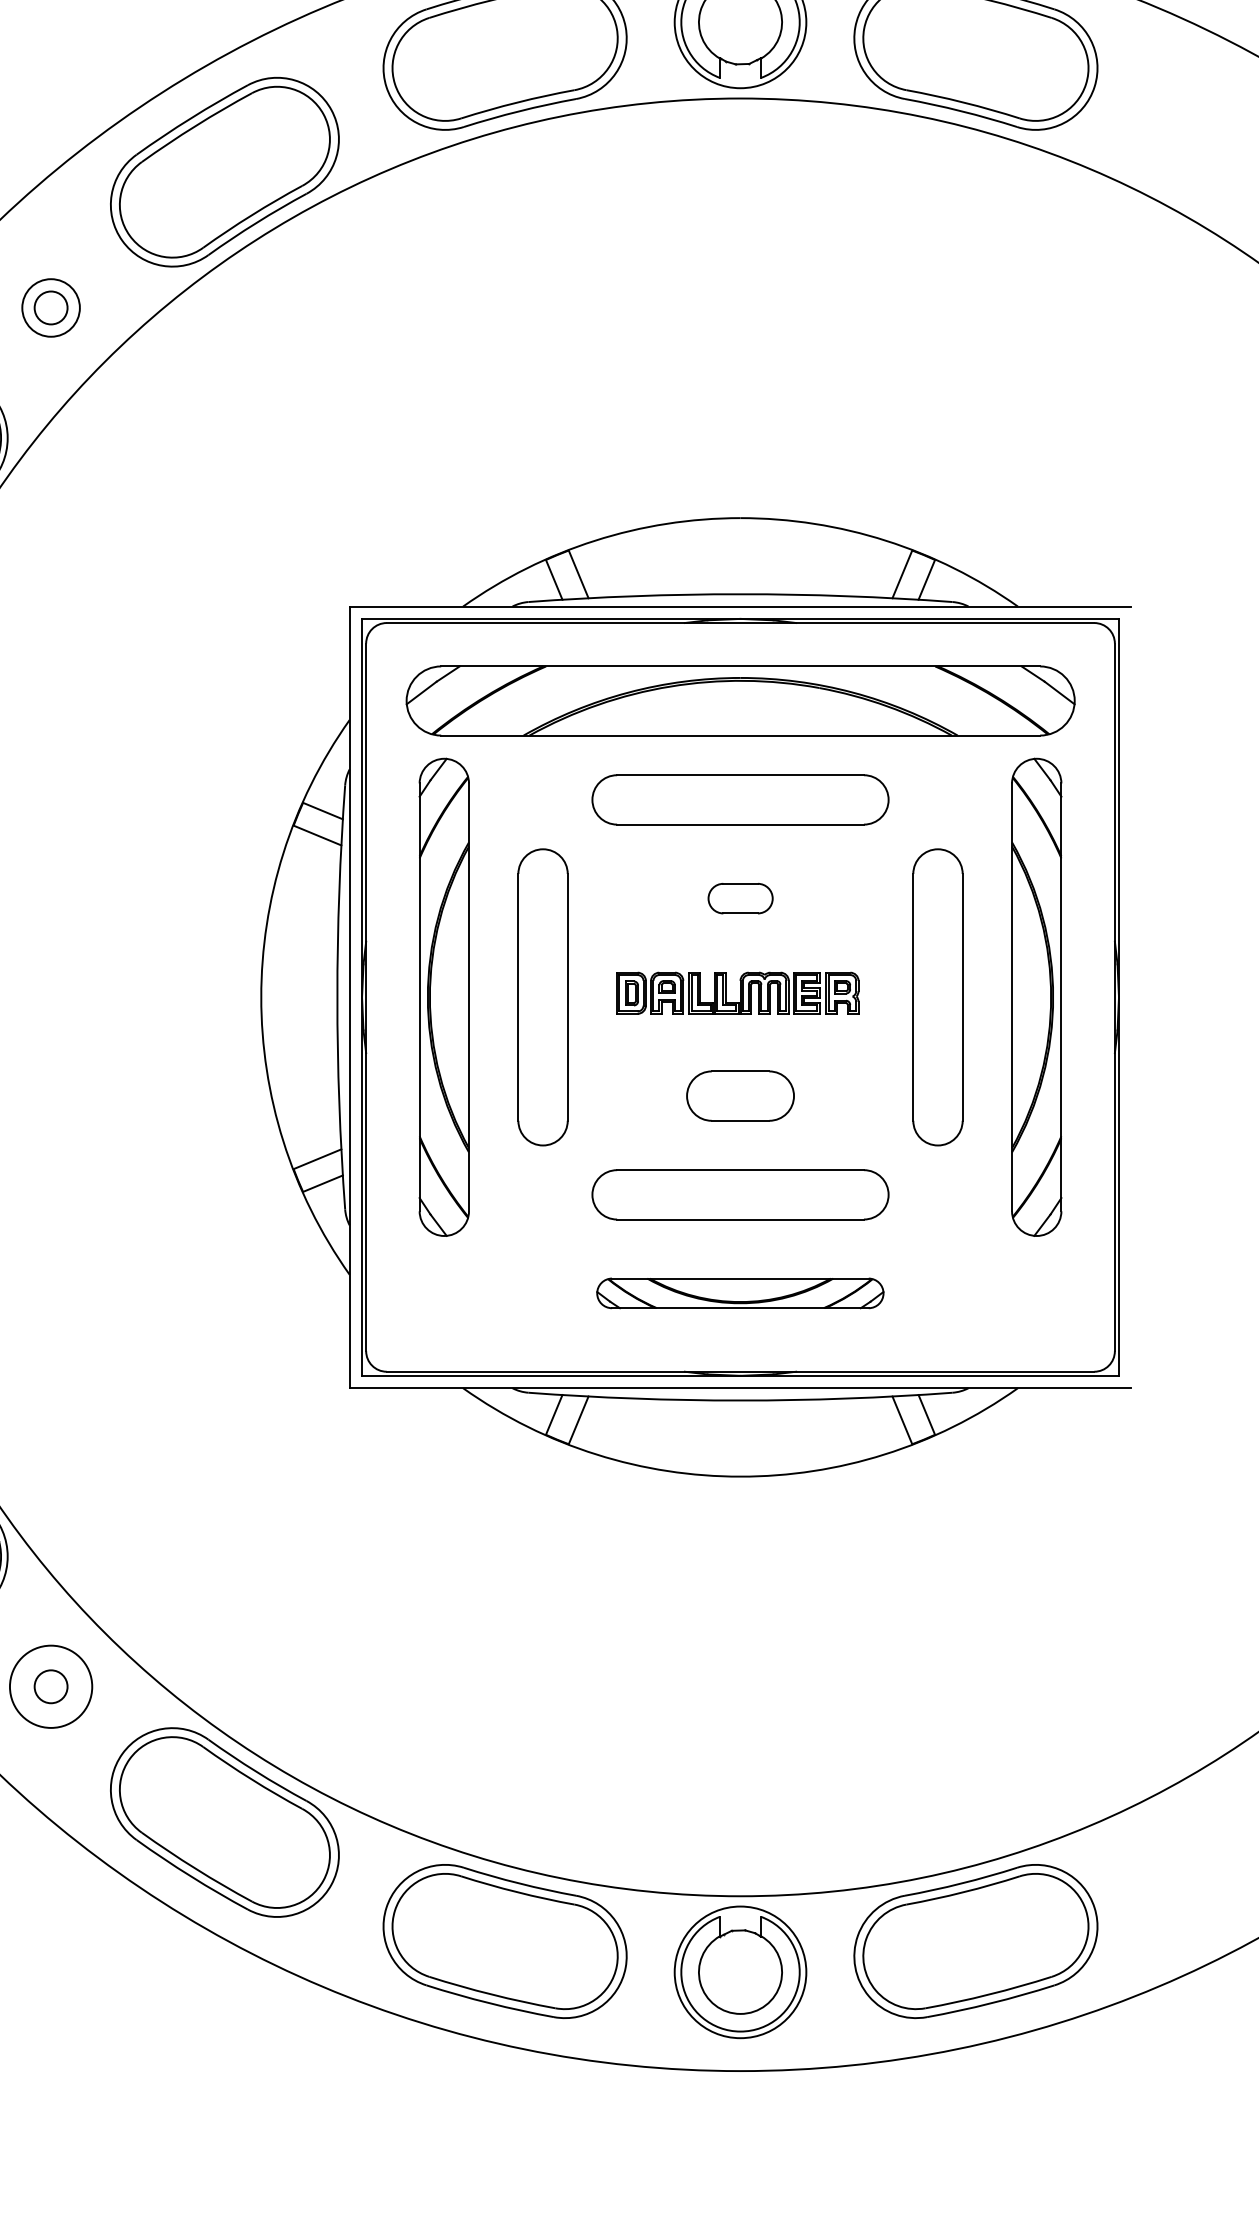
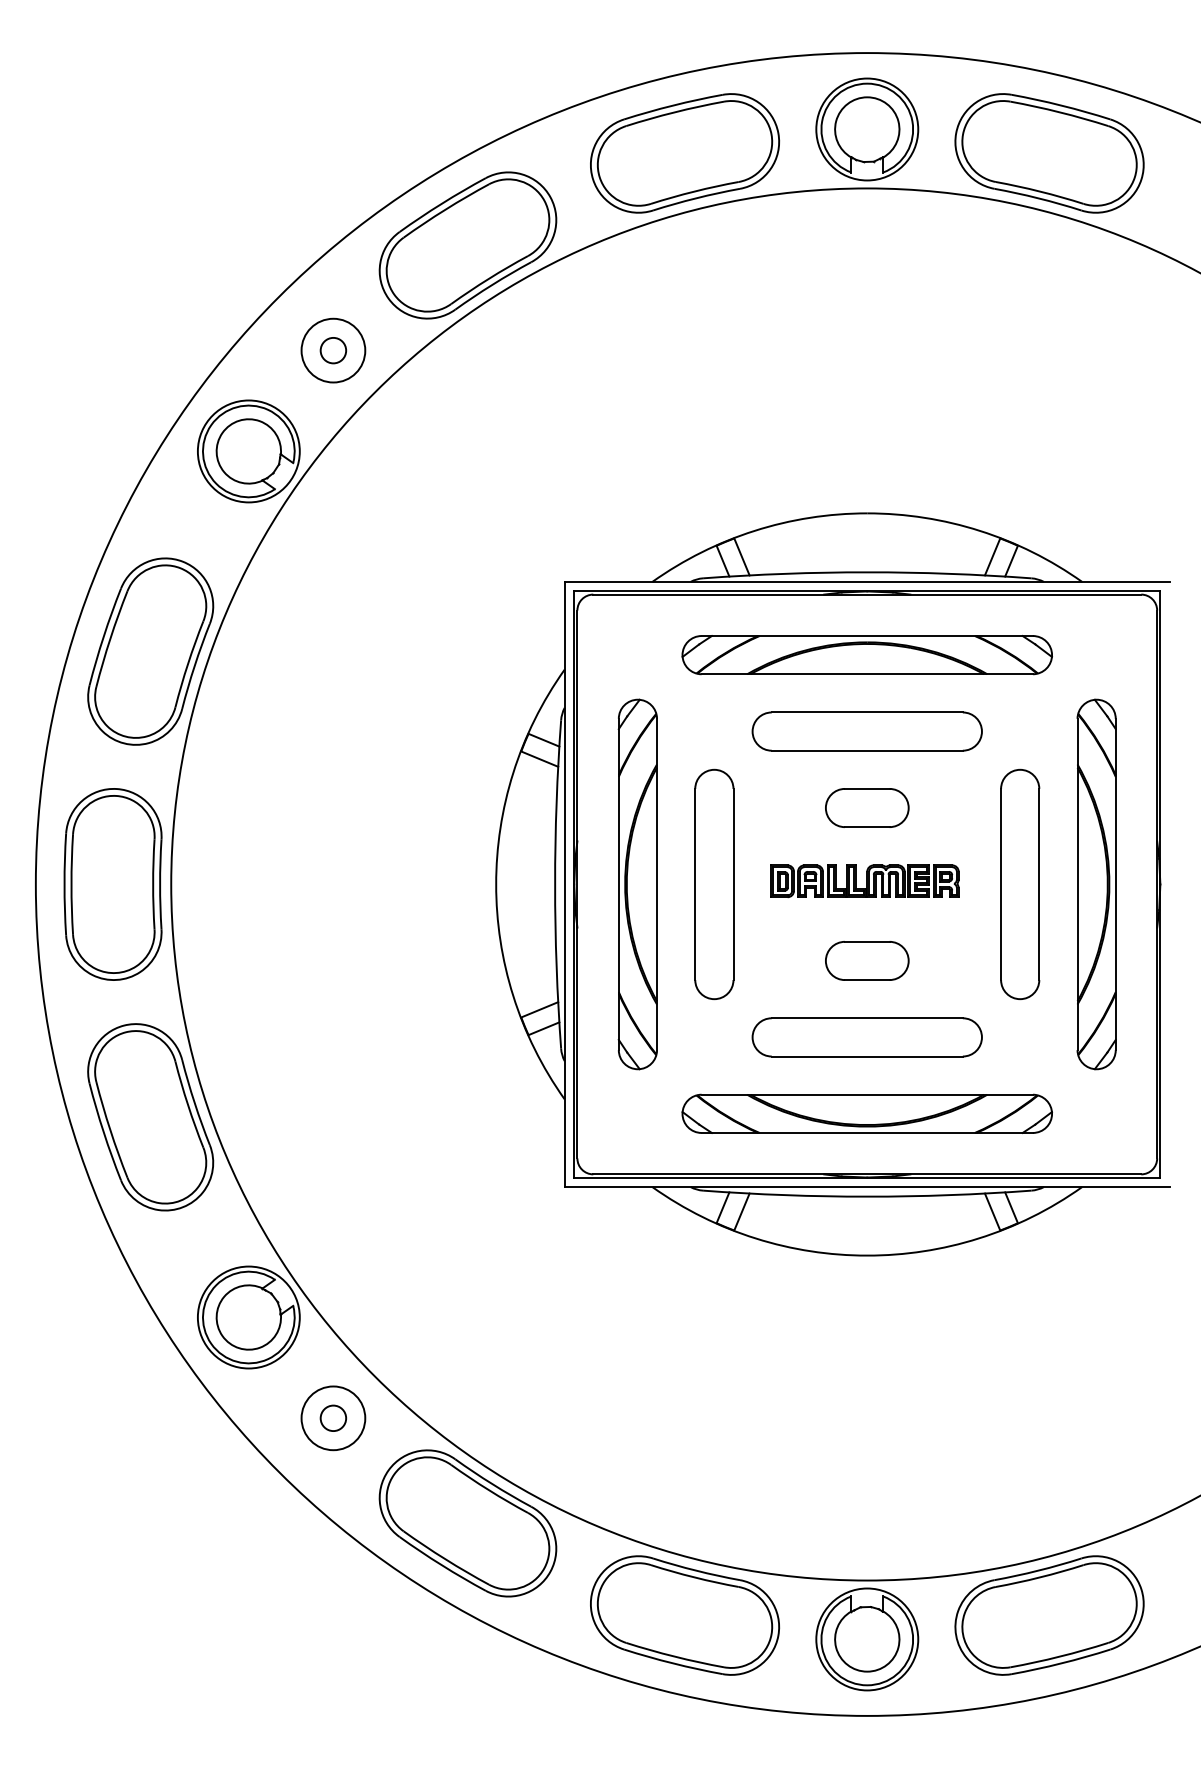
circle: (51, 307) -> (333, 350), size x1.43
part: (739, 701) -> (866, 655), size x0.71
part: (740, 897) -> (867, 807), size x1.67
part: (739, 1293) -> (866, 1113), size x1.67

